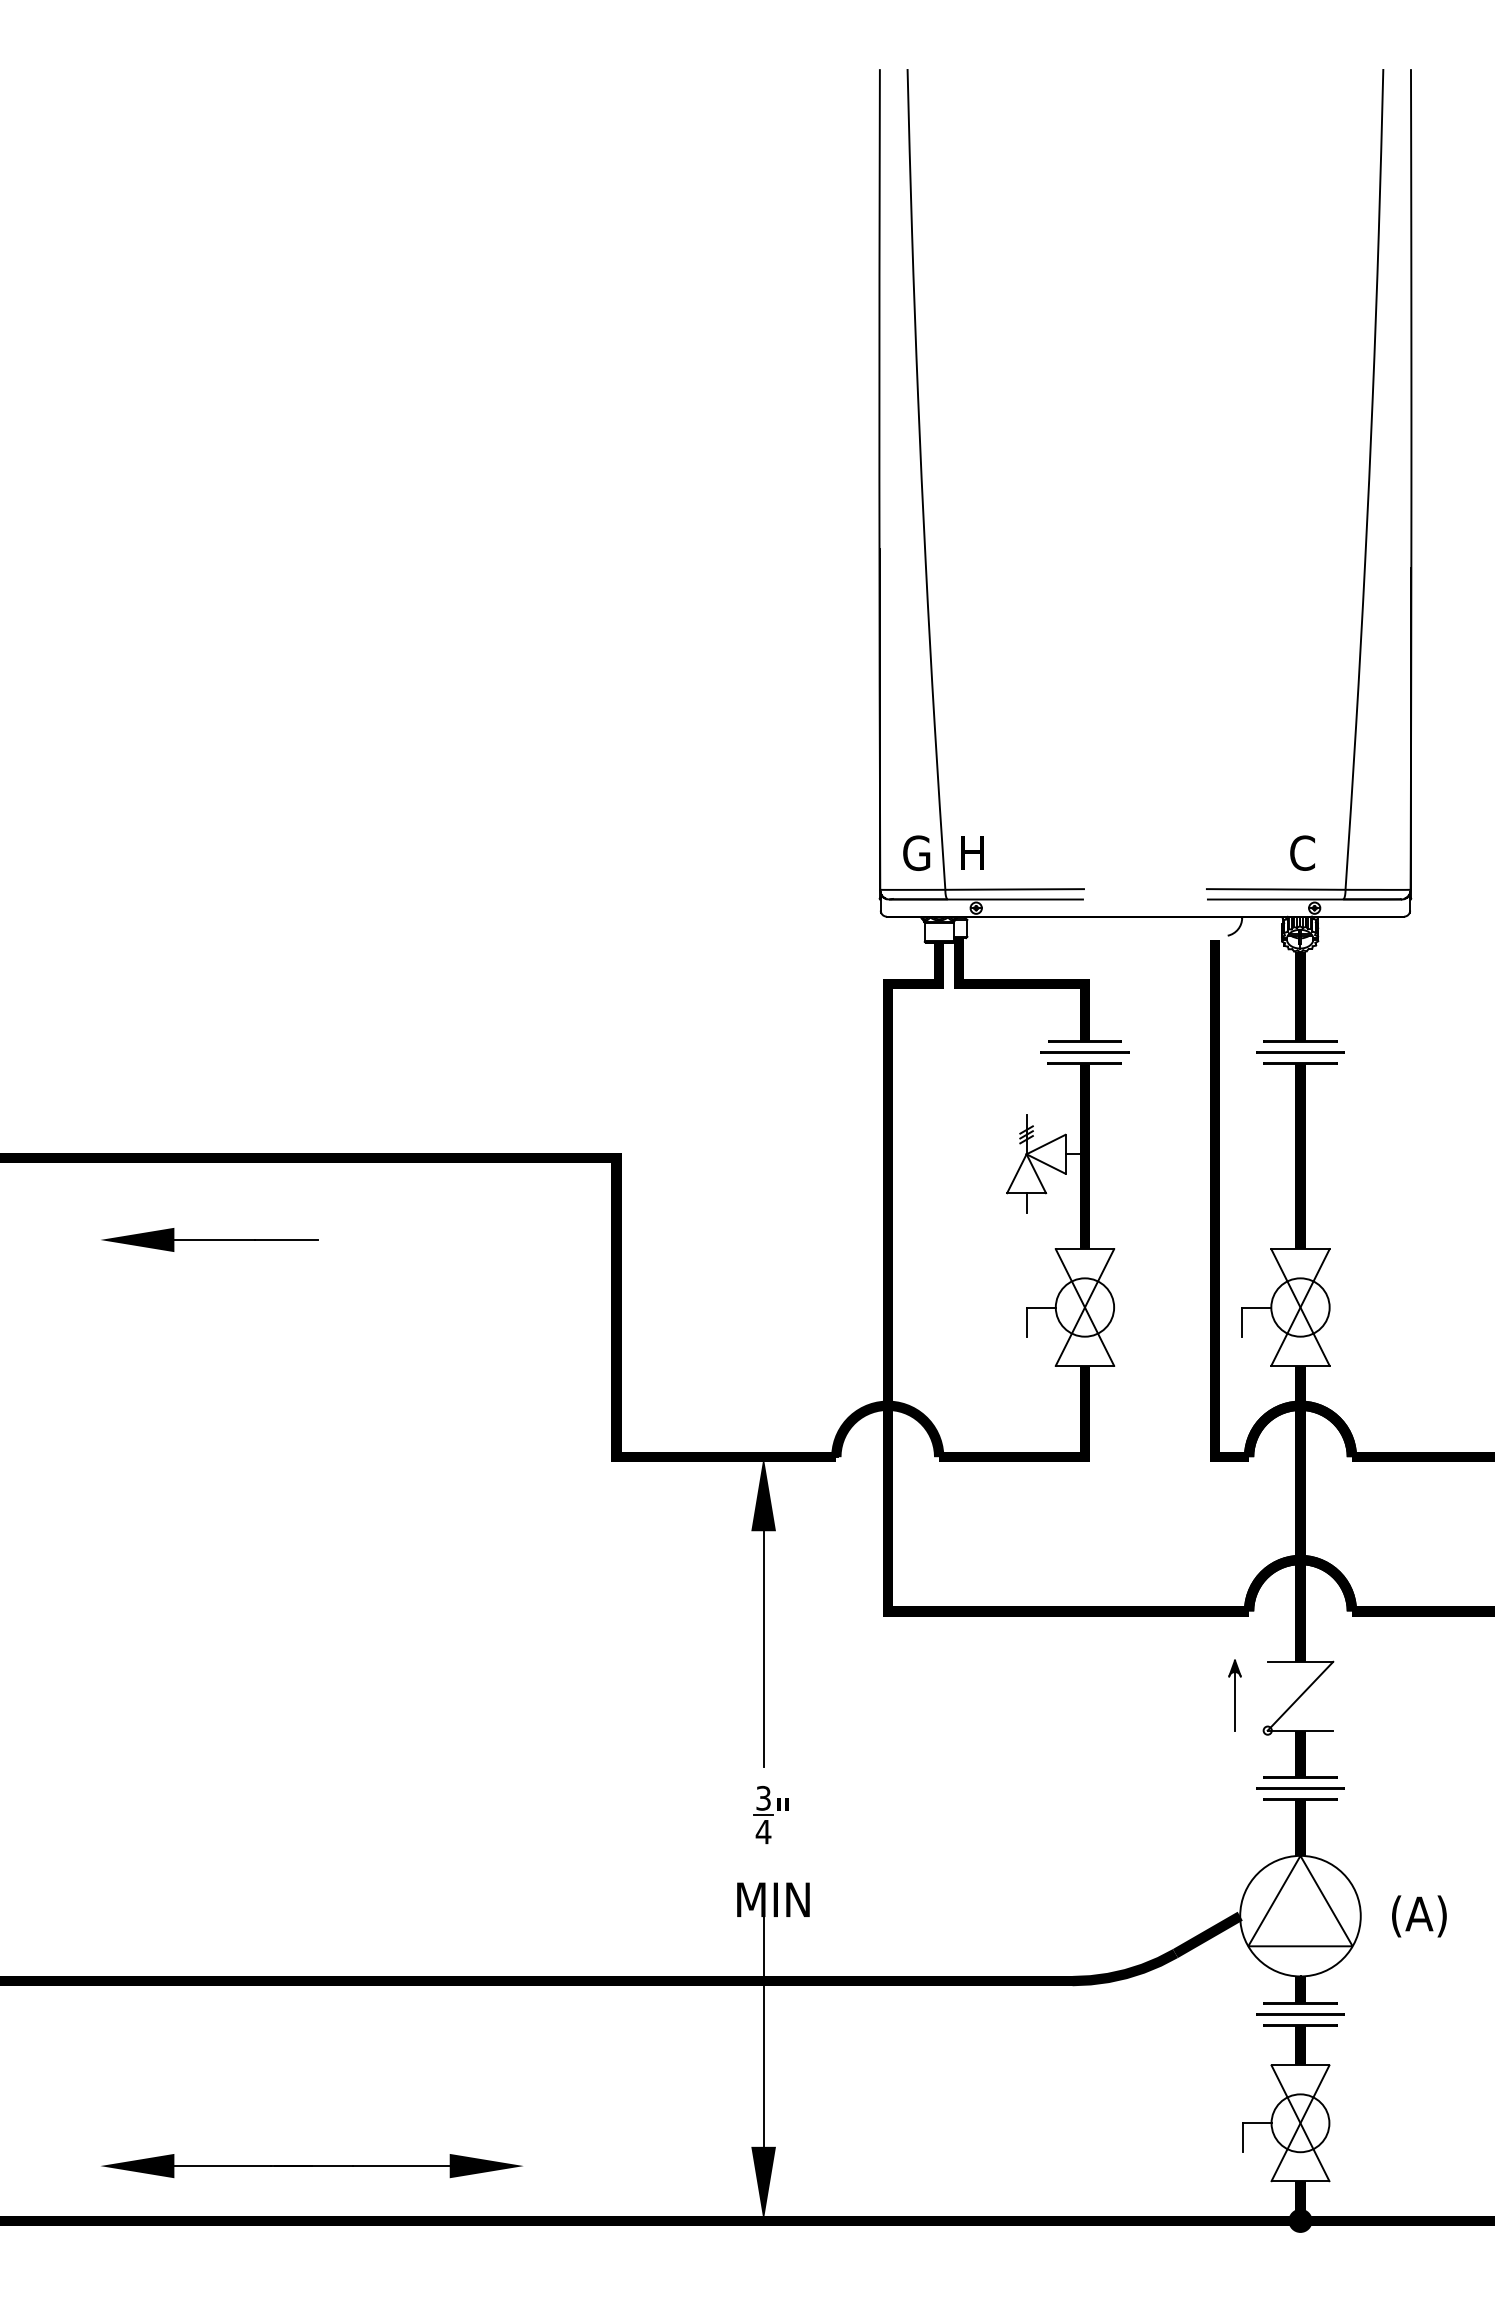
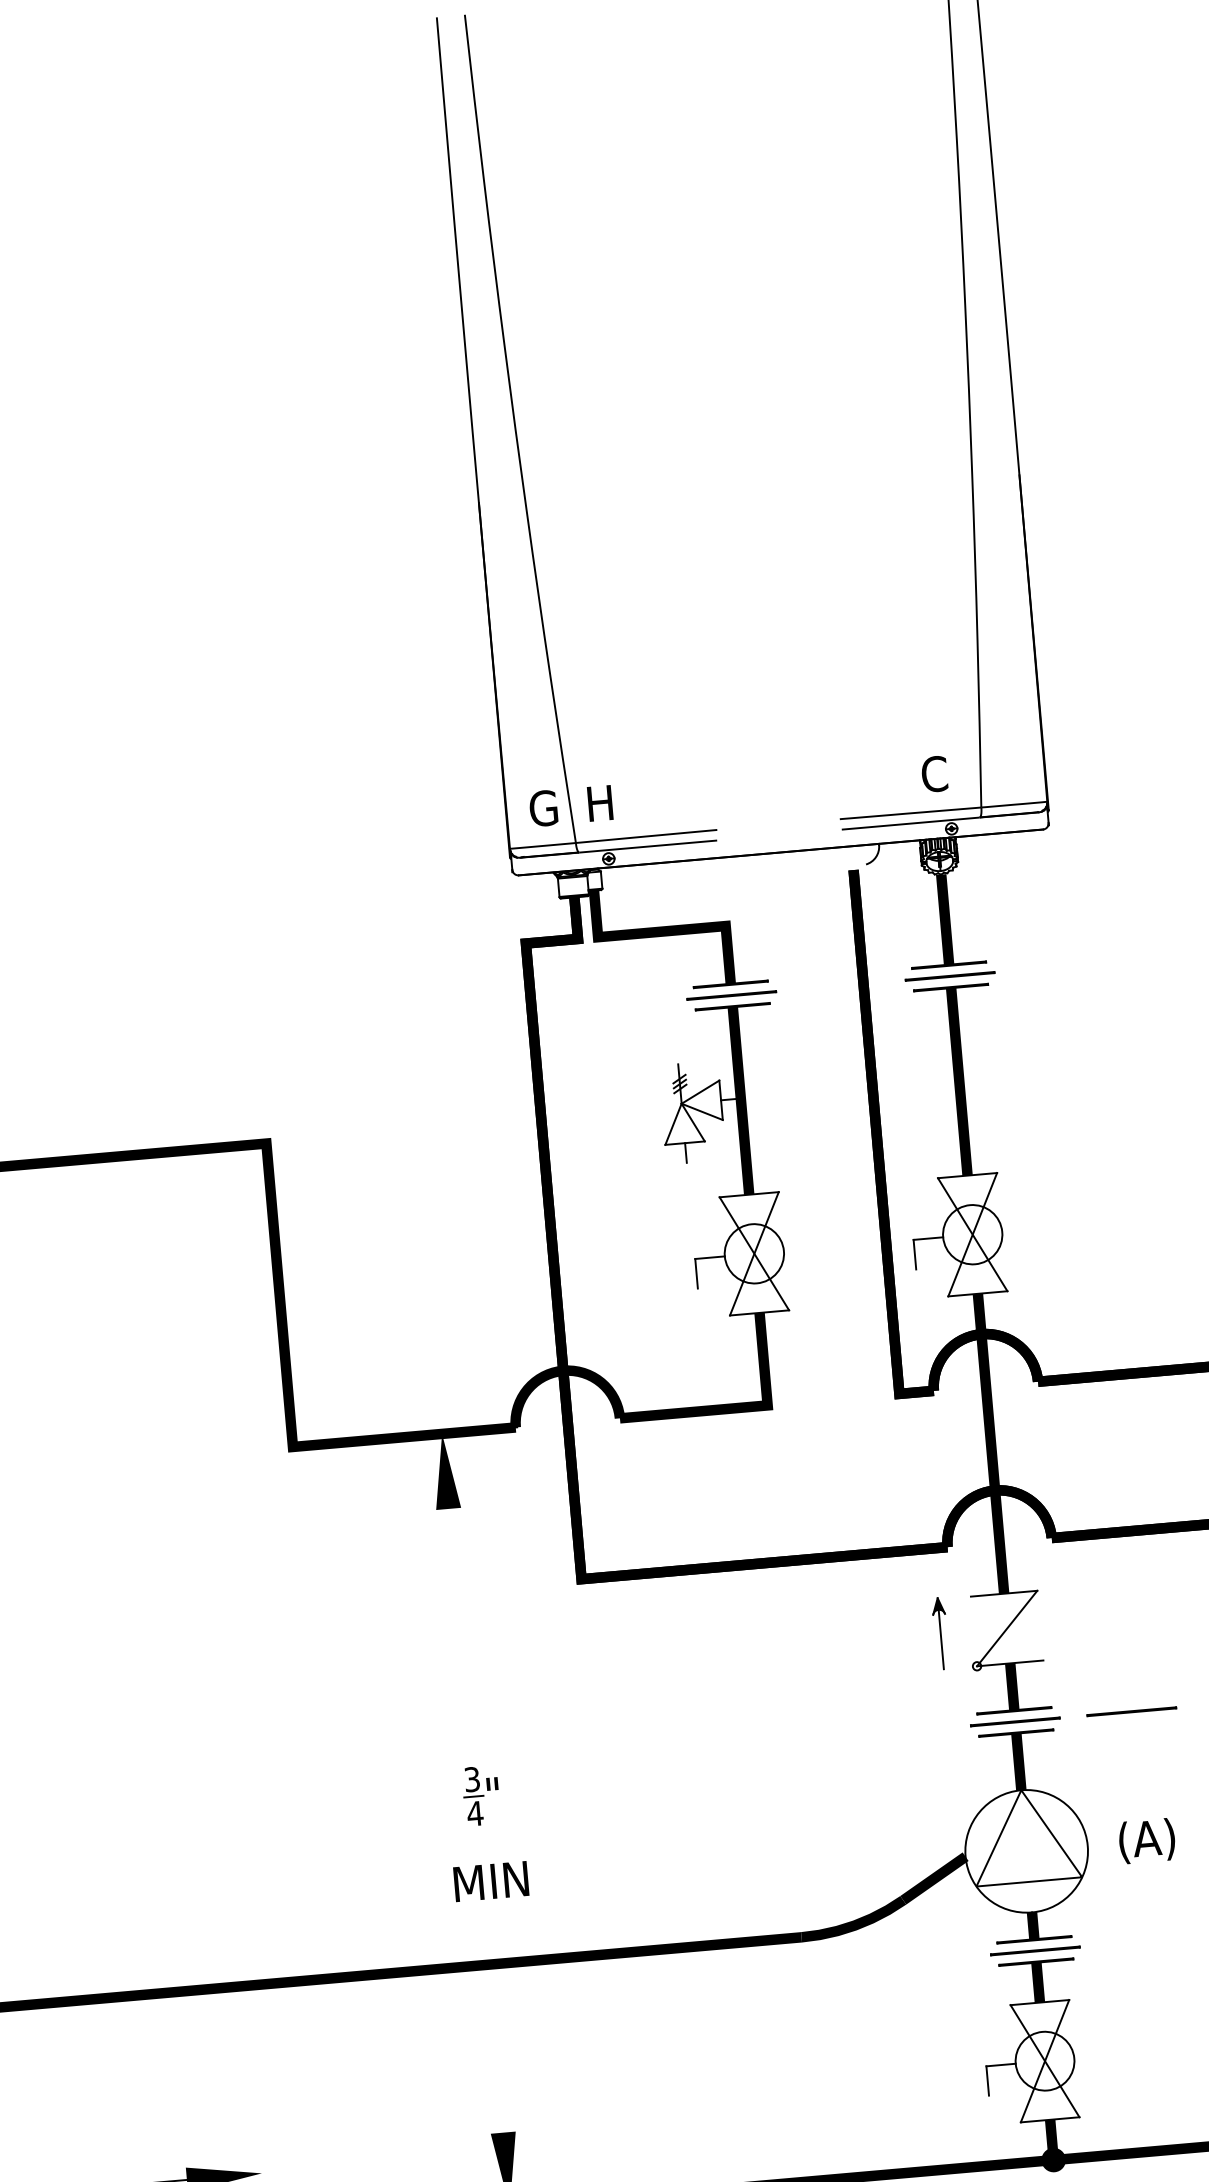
line: (763, 1648) -> (458, 1627), removed
line: (1415, 1788) -> (1131, 1711), added
line: (763, 2026) -> (492, 2010), removed

